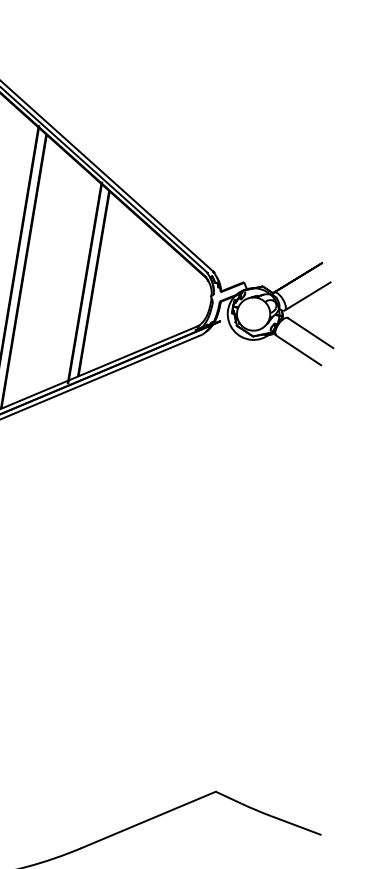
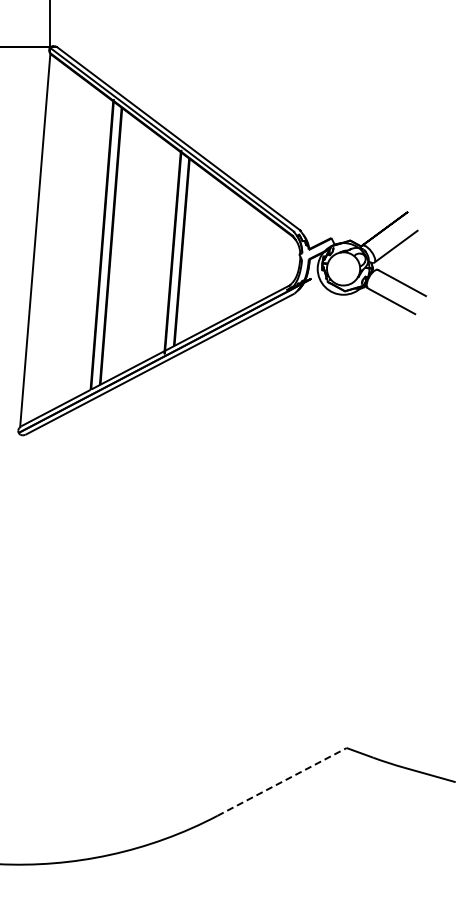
line: (148, 819) -> (282, 781), solid -> dashed

